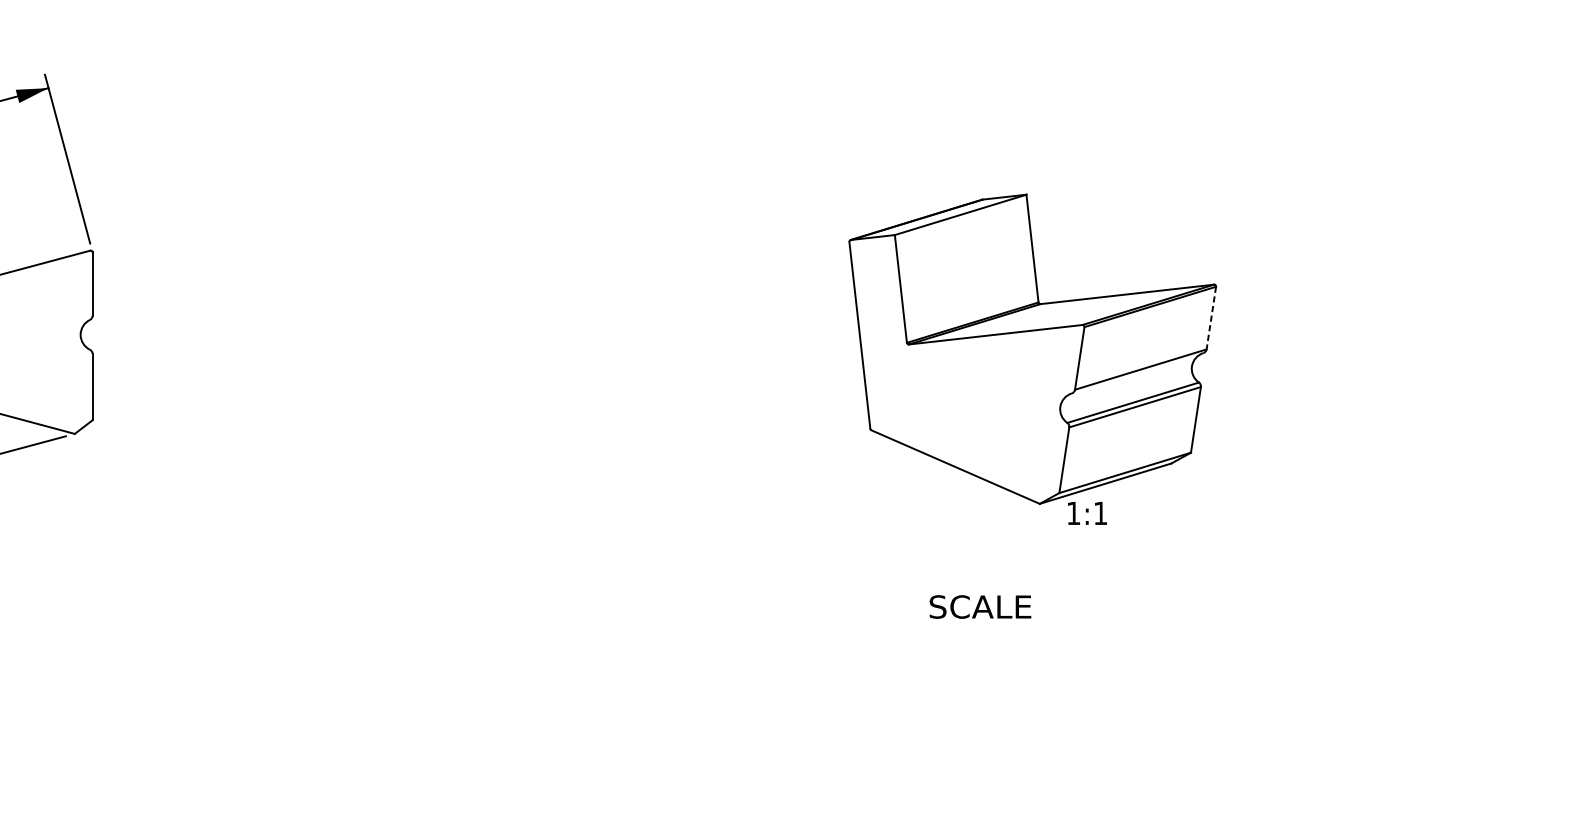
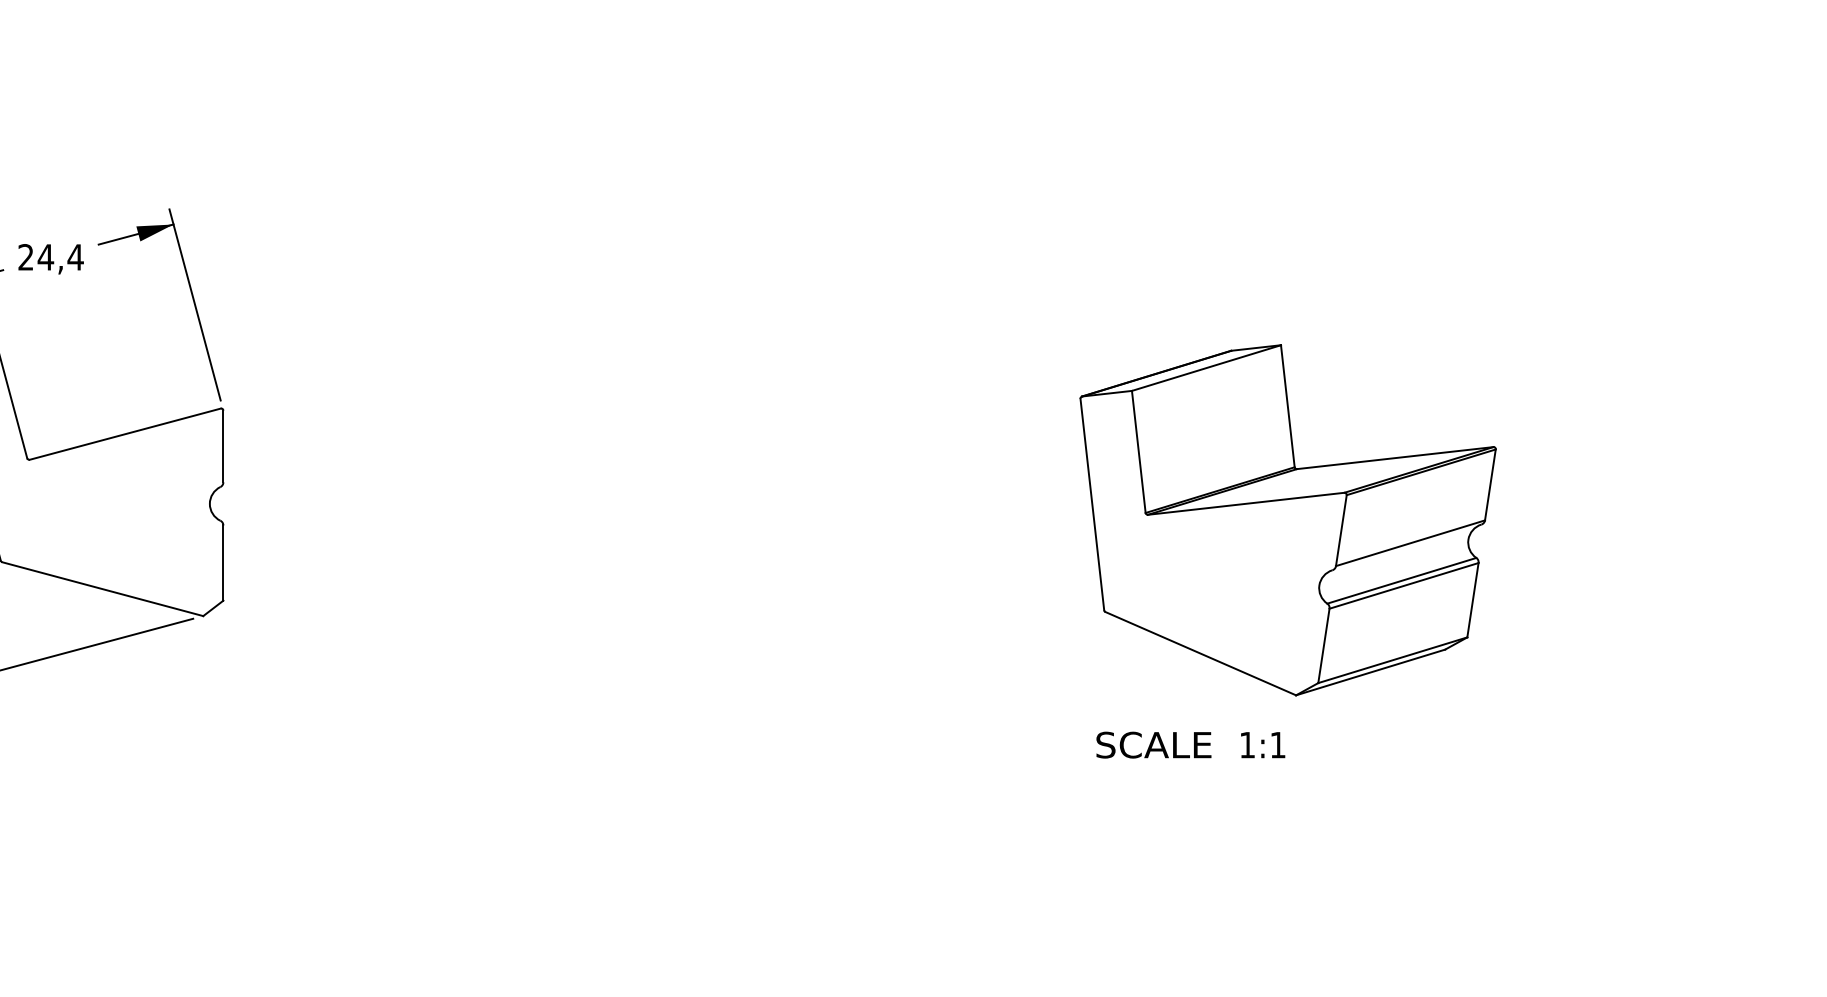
line: (1211, 317) -> (1490, 484), dashed -> solid
text: (1087, 513) -> (1263, 745), moved
text: (980, 606) -> (1153, 744), moved

